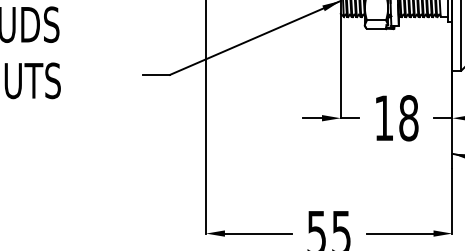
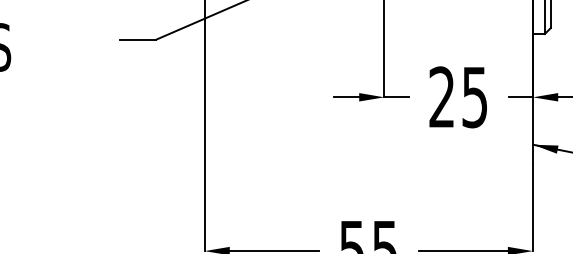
text: (396, 118) -> (458, 97), 18 -> 25

